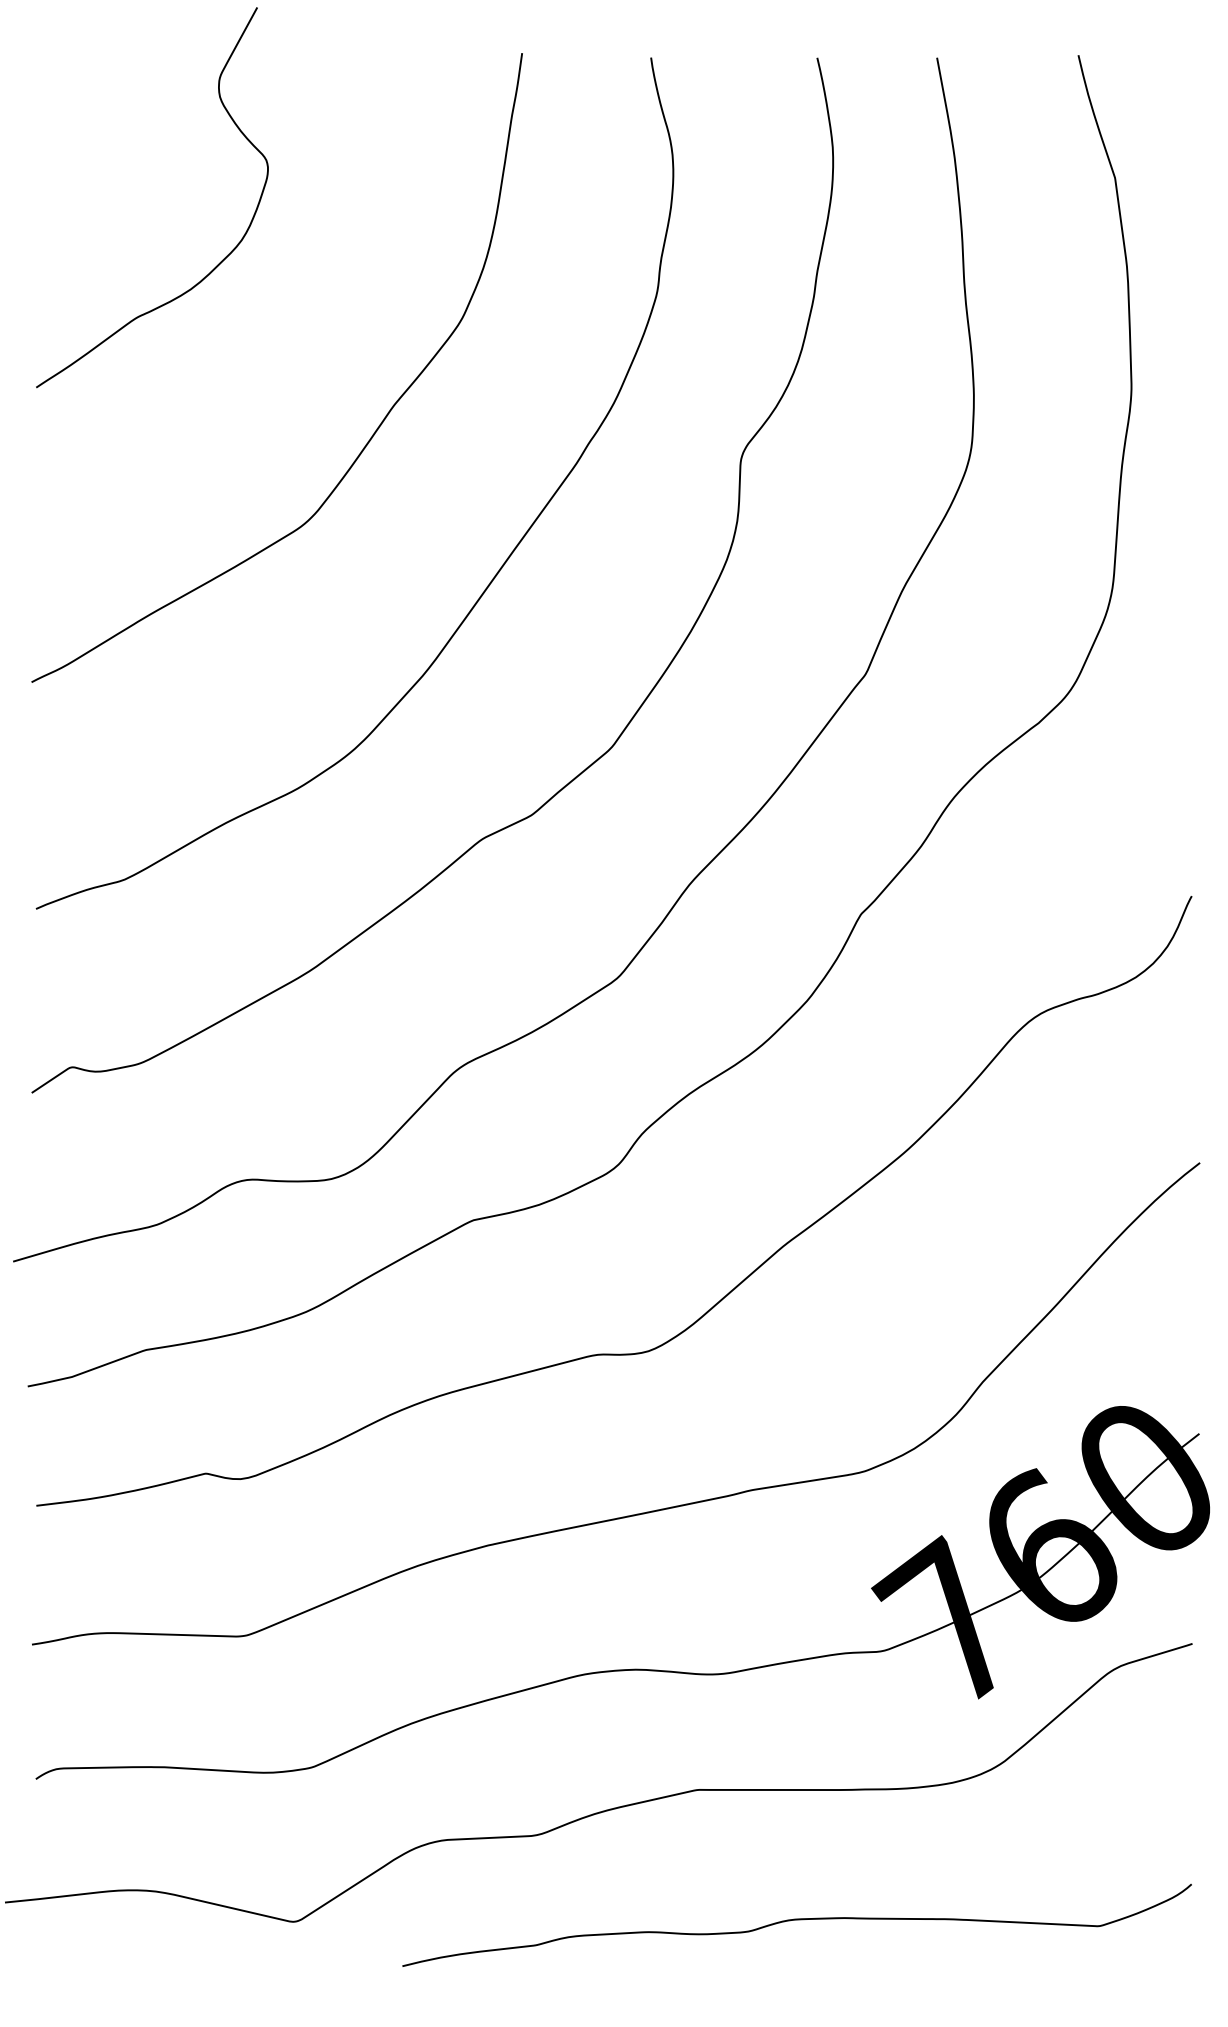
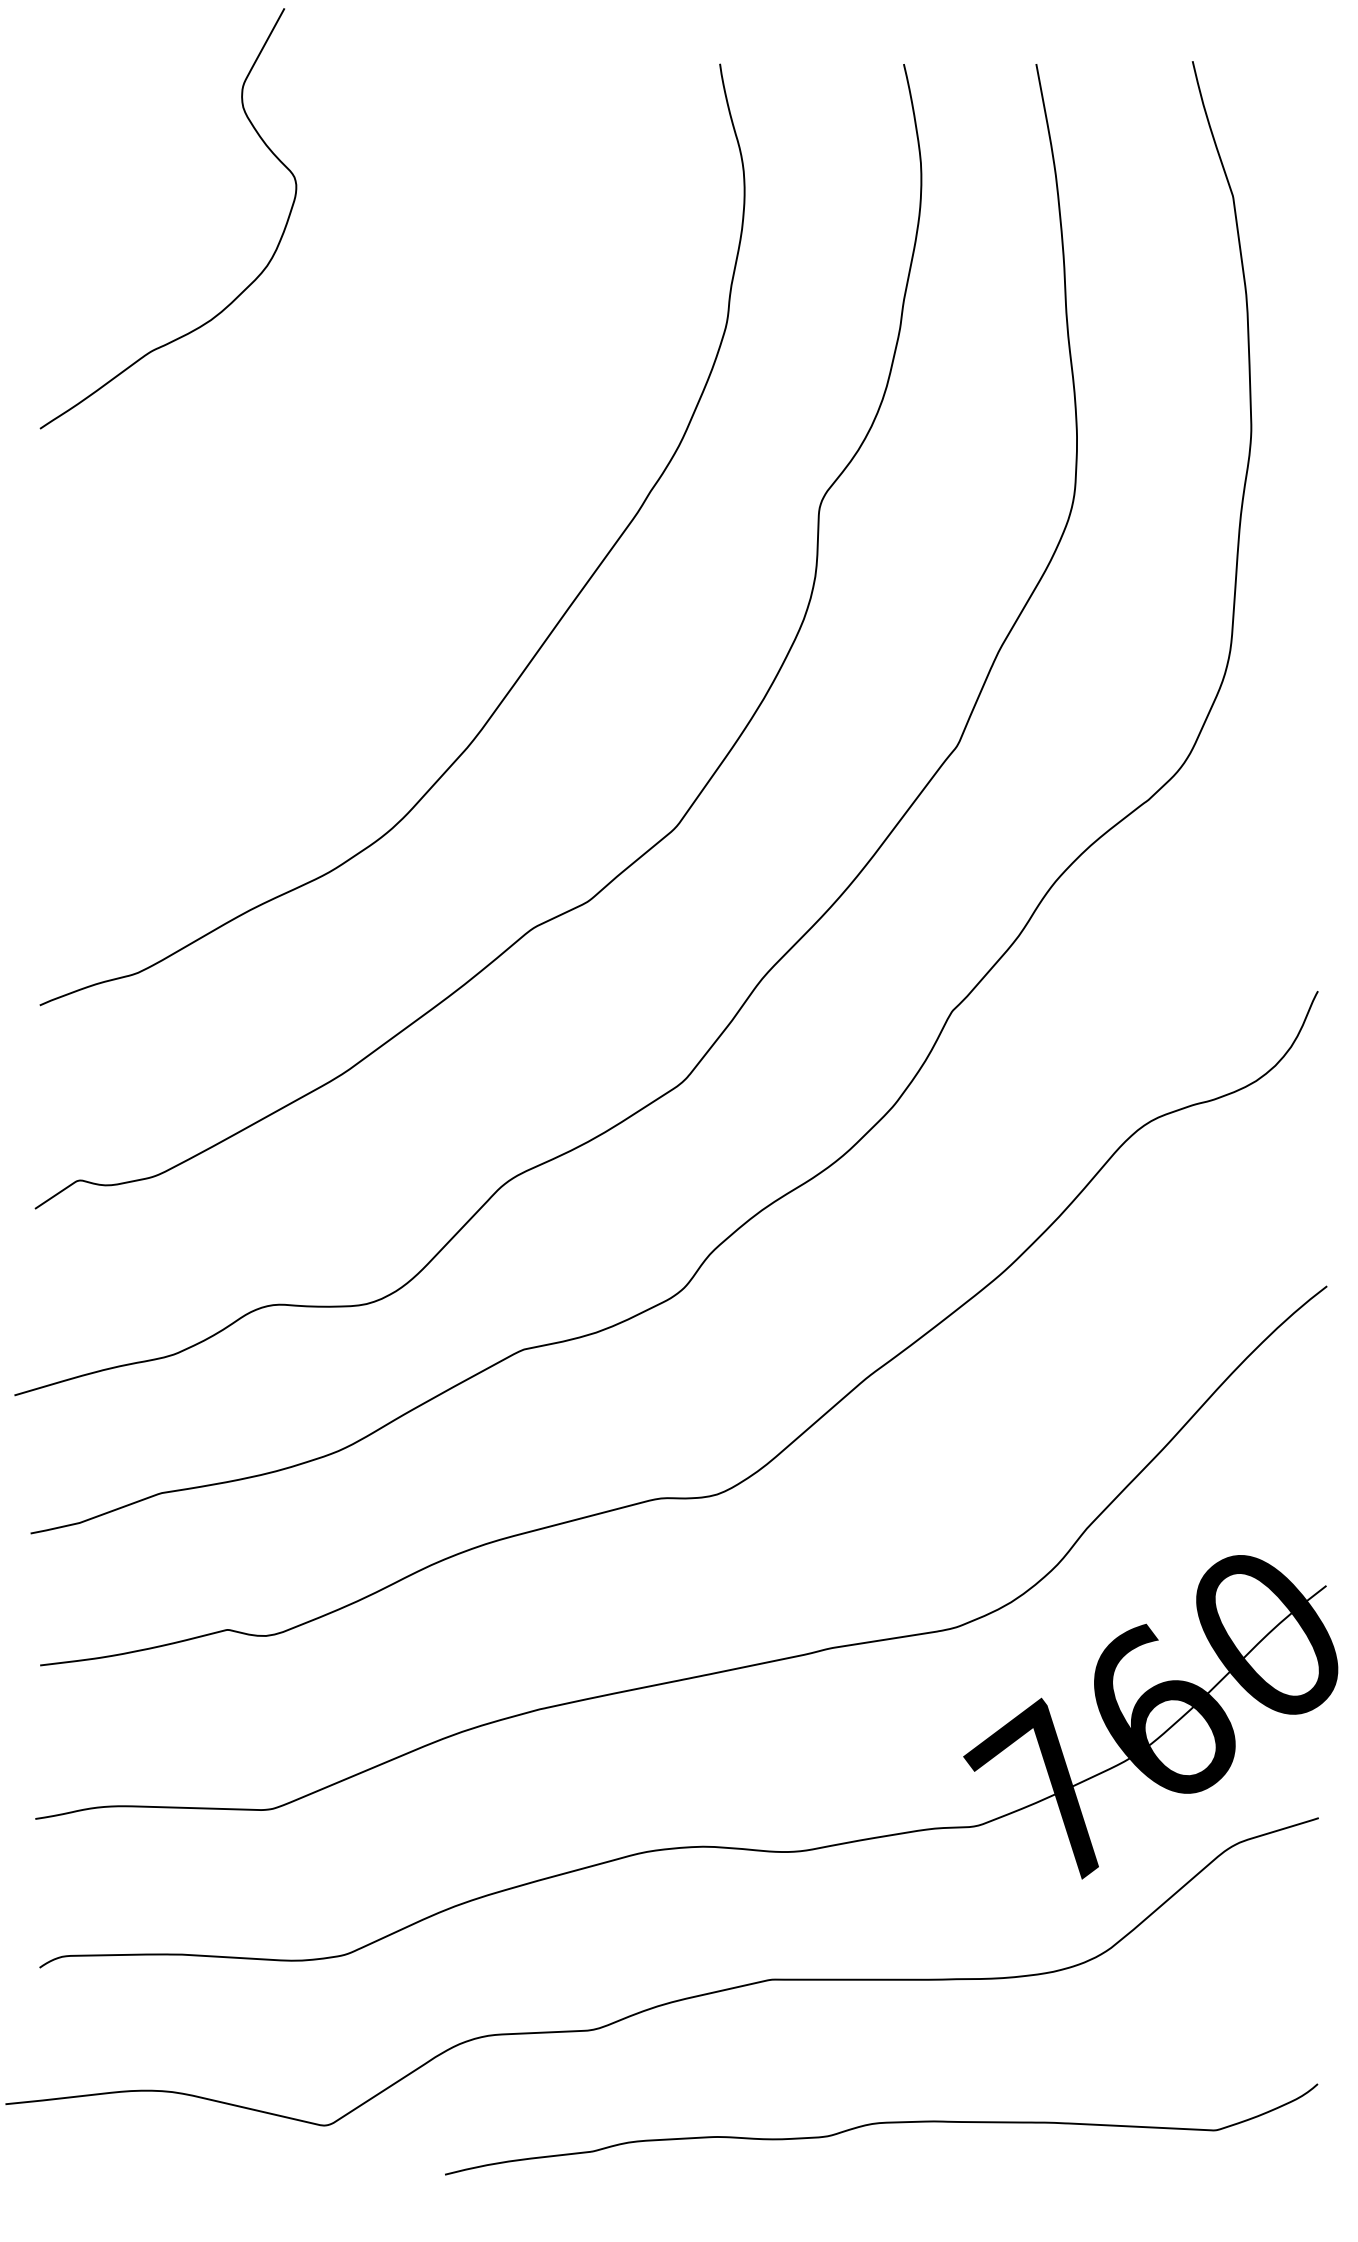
curve: (373, 432) -> (413, 478), removed

